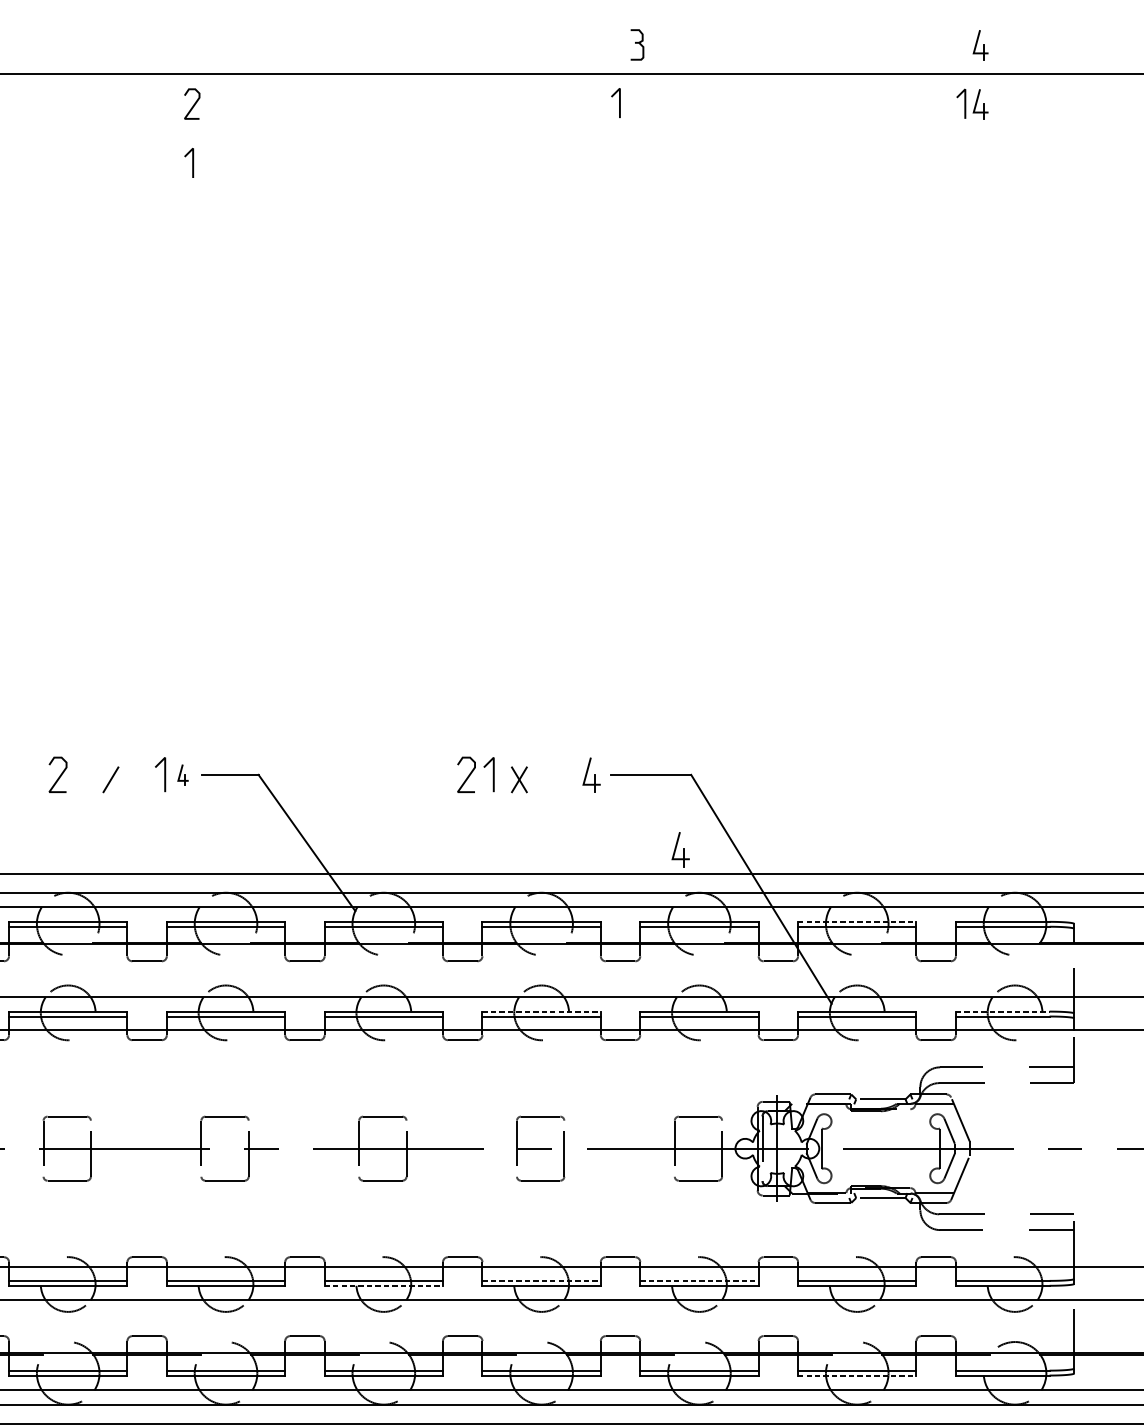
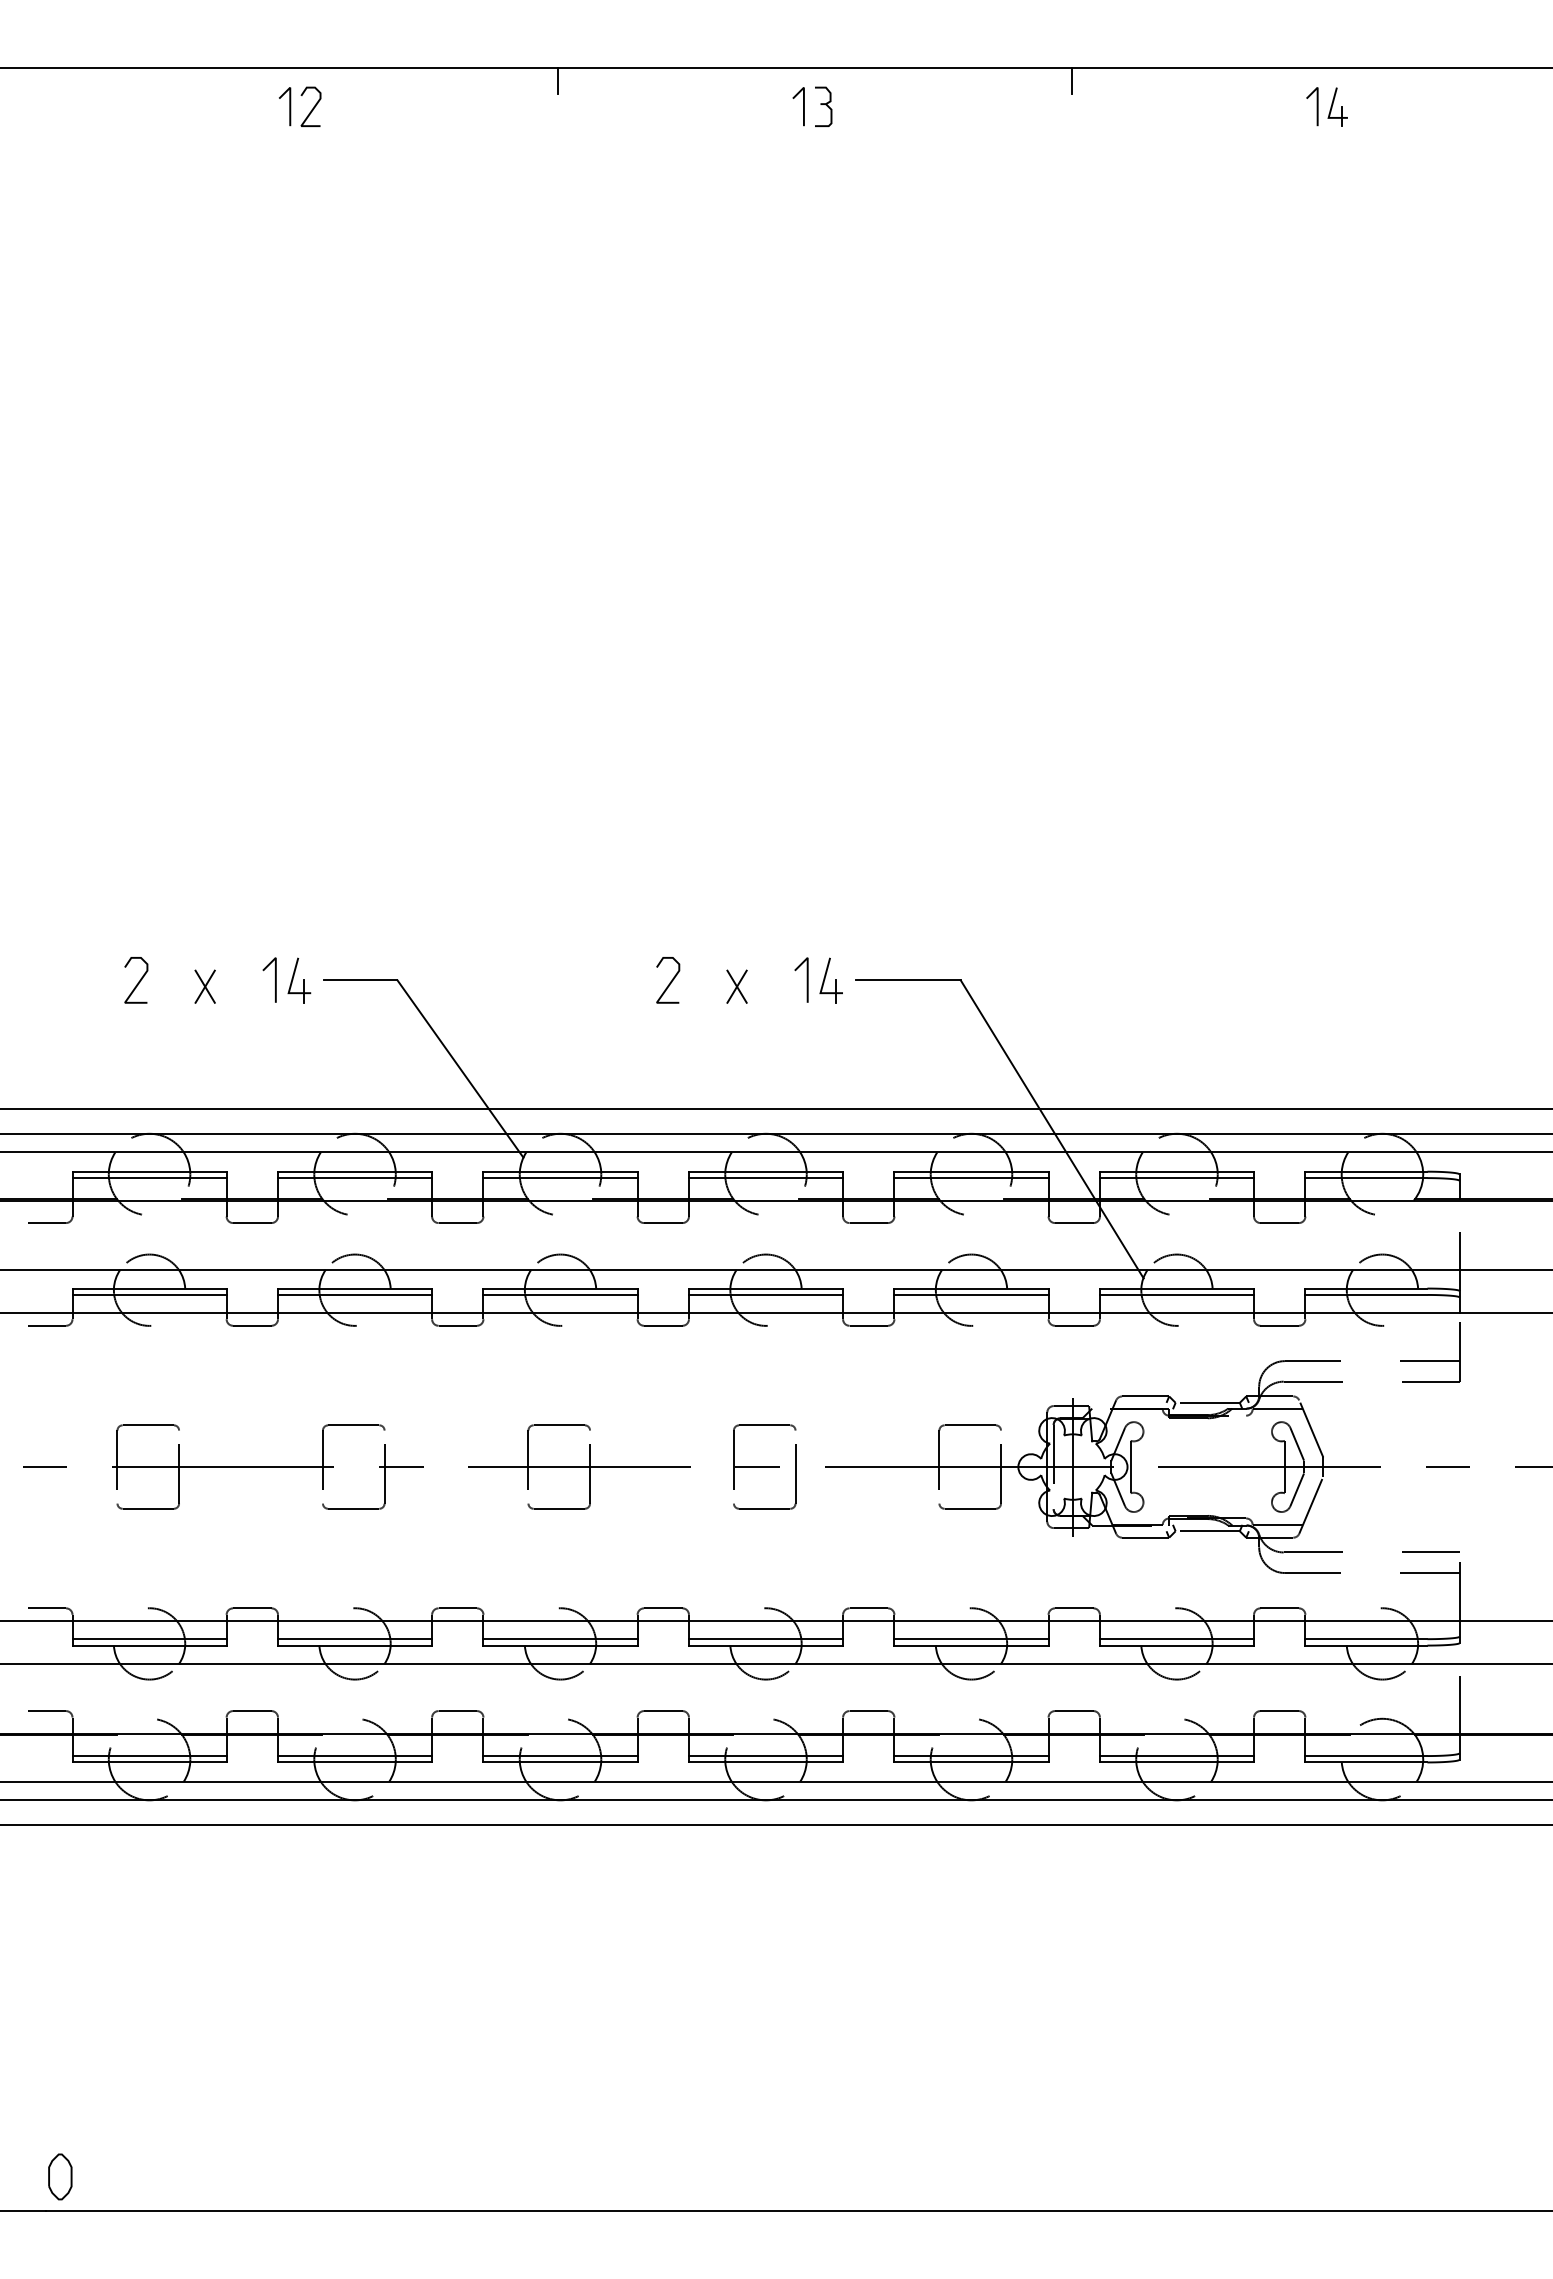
part: (637, 44) -> (823, 106), moved
part: (980, 44) -> (1337, 29), removed
line: (382, 84) -> (558, 81), added
line: (776, 84) -> (1071, 81), added
line: (619, 103) -> (803, 106), moved
line: (192, 162) -> (289, 106), moved
line: (492, 774) -> (806, 979), moved
part: (183, 775) -> (299, 980), size x1.67
line: (110, 779) -> (204, 986), added
part: (680, 849) -> (946, 1077), removed
line: (857, 921) -> (1177, 1171), dashed -> solid
line: (542, 1011) -> (766, 1288), dashed -> solid
line: (1002, 1011) -> (1366, 1288), dashed -> solid
line: (542, 1281) -> (766, 1639), dashed -> solid
line: (699, 1281) -> (971, 1639), dashed -> solid
line: (384, 1285) -> (561, 1645), dashed -> solid
line: (857, 1375) -> (1177, 1762), dashed -> solid

